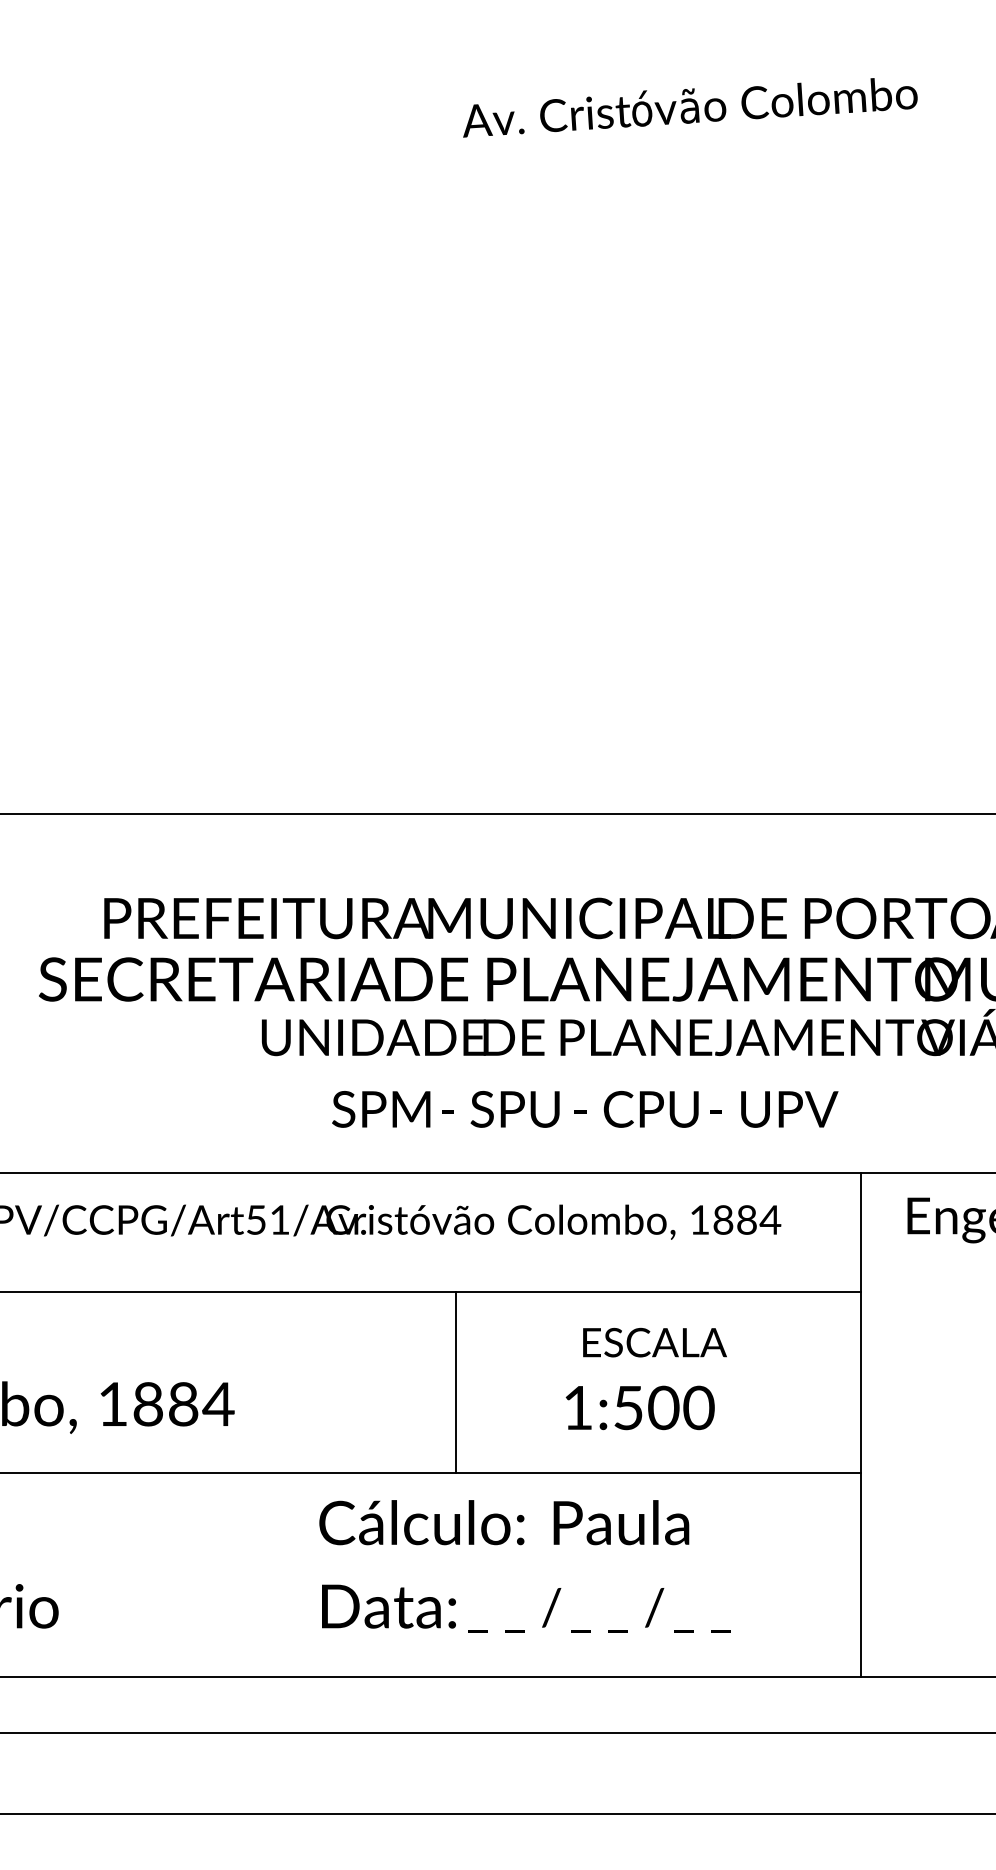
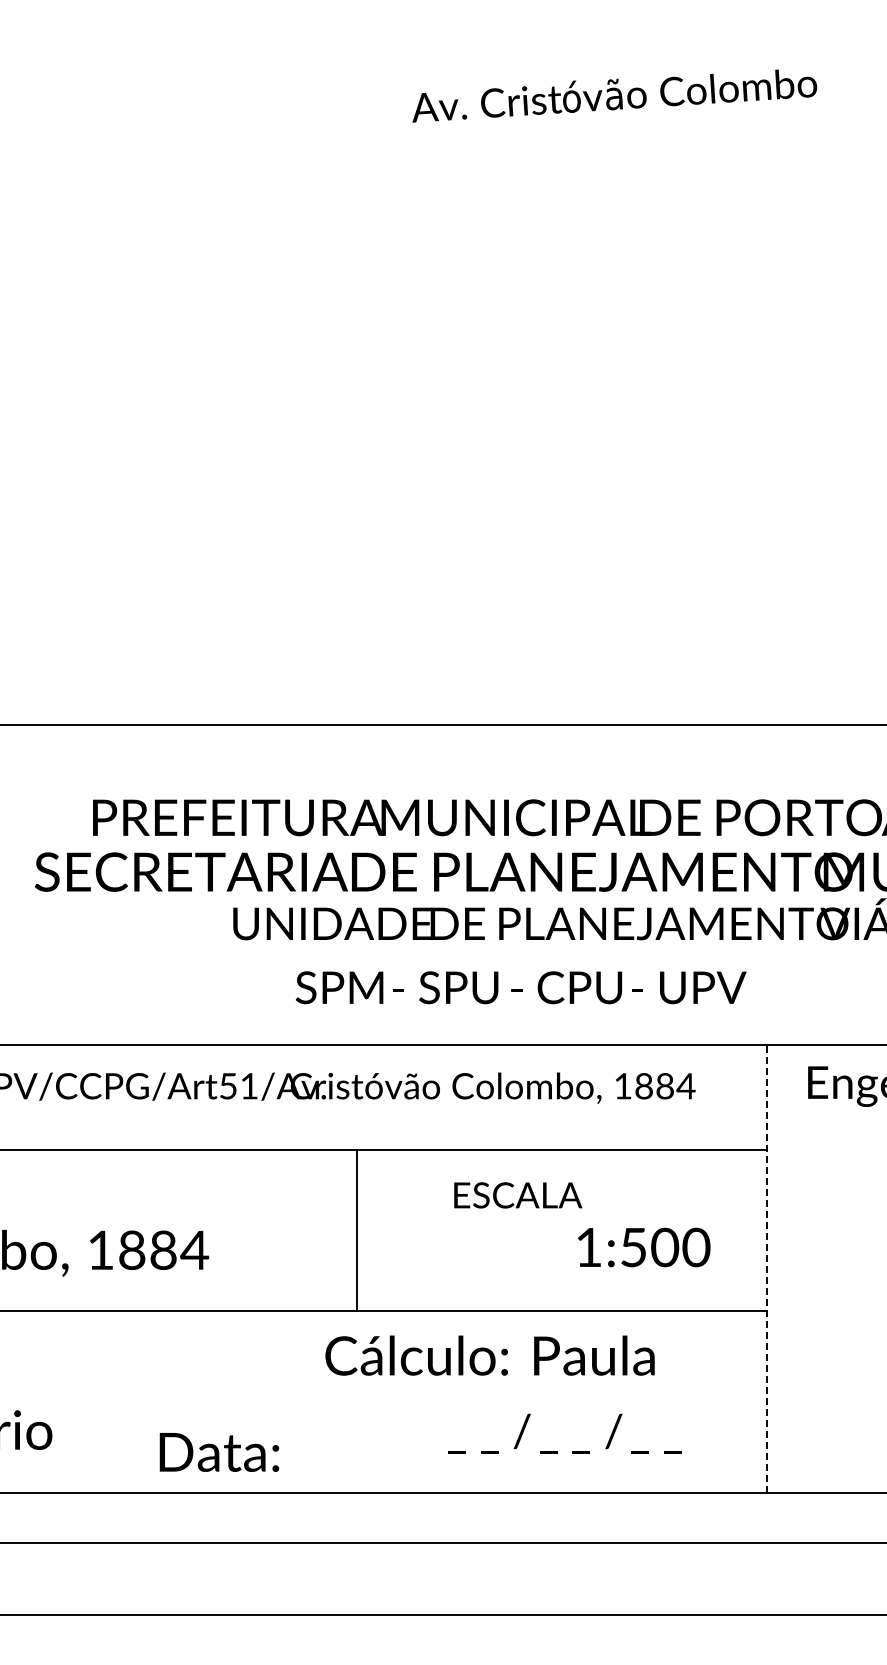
text: (655, 1342) -> (518, 1195), moved
line: (456, 1382) -> (357, 1230), moved
text: (640, 1407) -> (644, 1247), moved
line: (860, 1424) -> (766, 1268), solid -> dashed
text: (503, 1522) -> (489, 1355), moved
text: (389, 1606) -> (219, 1452), moved
text: (599, 1610) -> (564, 1433), moved

